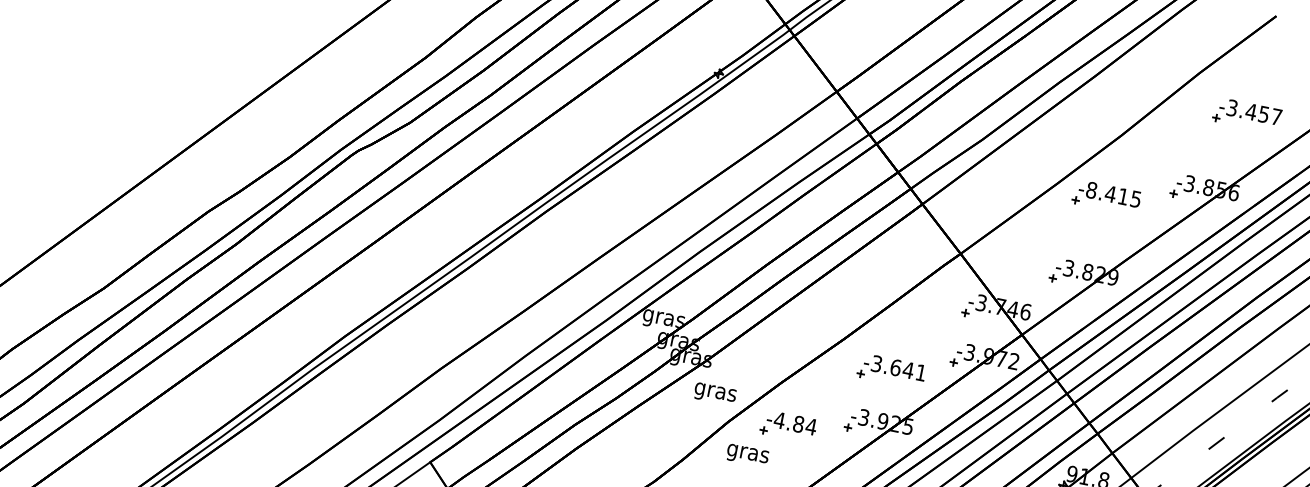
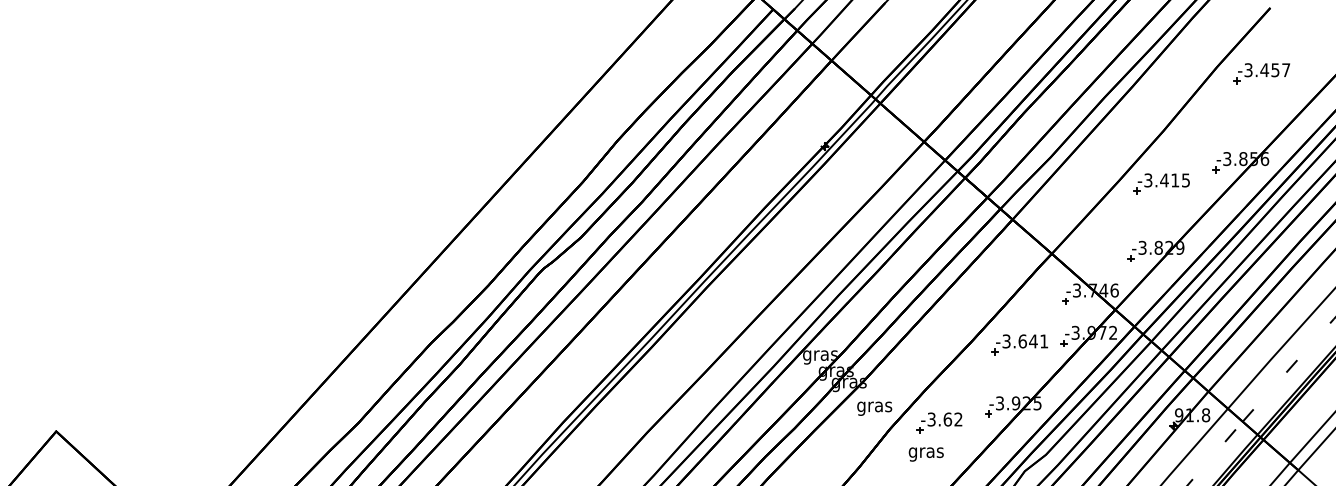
part: (1246, 115) -> (1261, 73), moved
text: (1091, 190) -> (1148, 180), -8.415 -> -3.415
part: (891, 370) -> (1019, 344), moved
text: (794, 423) -> (944, 419), -4.84 -> -3.62
text: (746, 455) -> (925, 454), moved

